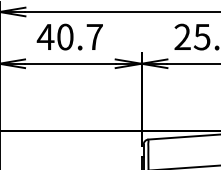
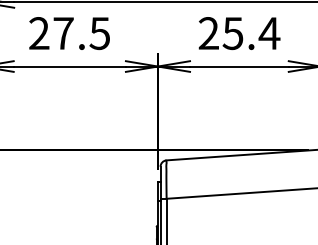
text: (70, 37) -> (69, 33), 40.7 -> 27.5

